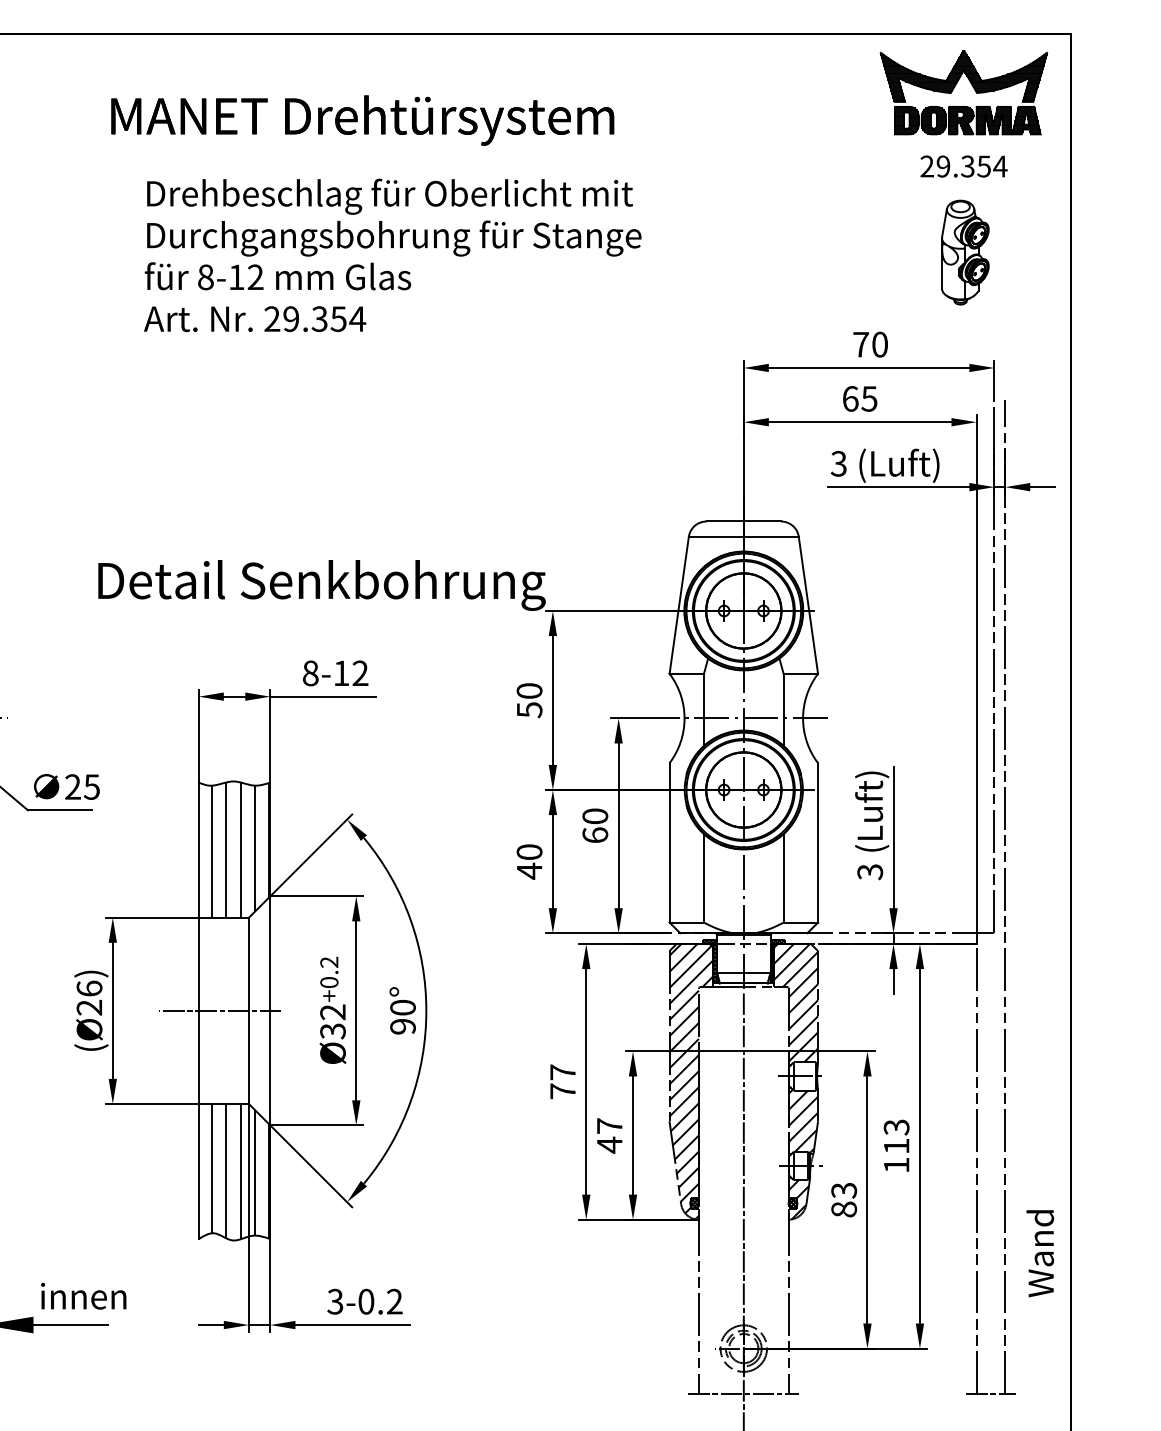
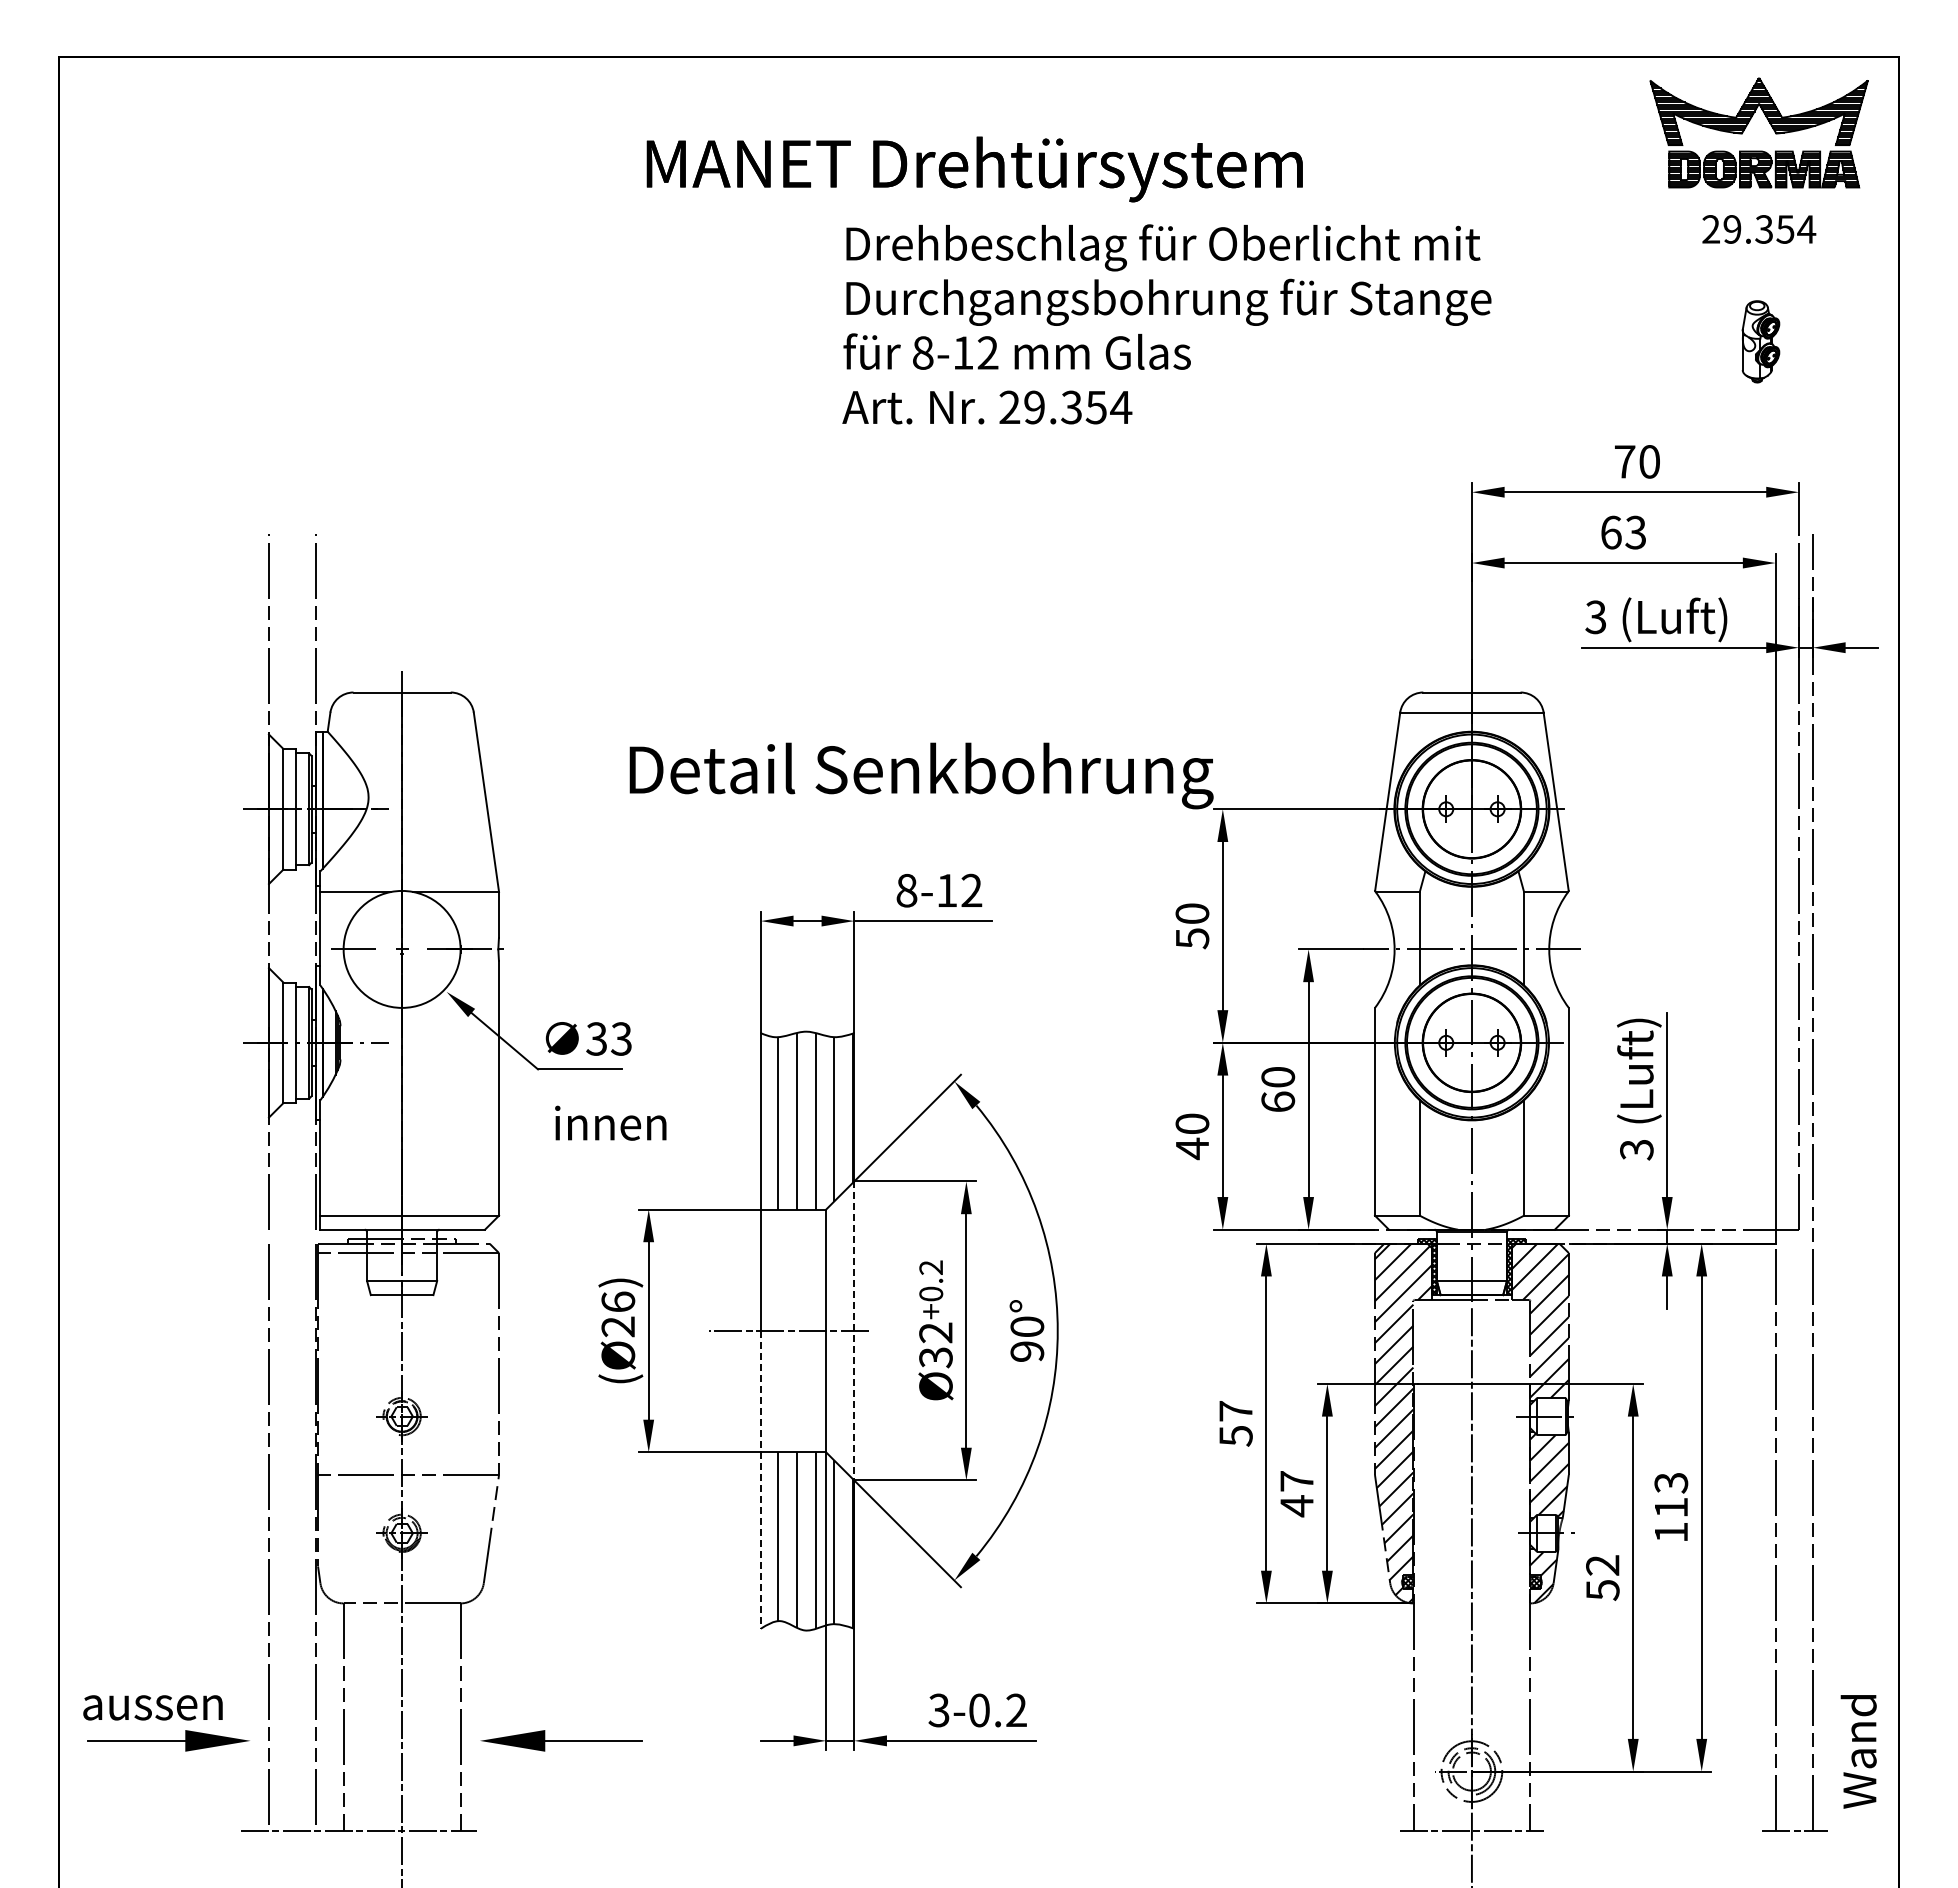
part: (965, 252) -> (1760, 341), size x0.6
text: (392, 255) -> (1166, 324), moved
text: (869, 398) -> (1635, 532), 65 -> 63
text: (81, 786) -> (608, 1038), 25 -> 33
line: (270, 1011) -> (854, 1331), solid -> dashed
text: (562, 1090) -> (1235, 1435), 77 -> 57
line: (198, 1124) -> (760, 1479), solid -> dashed
text: (843, 1200) -> (1602, 1578), 83 -> 52
text: (1040, 1253) -> (1858, 1751), moved
text: (83, 1295) -> (610, 1122), moved

